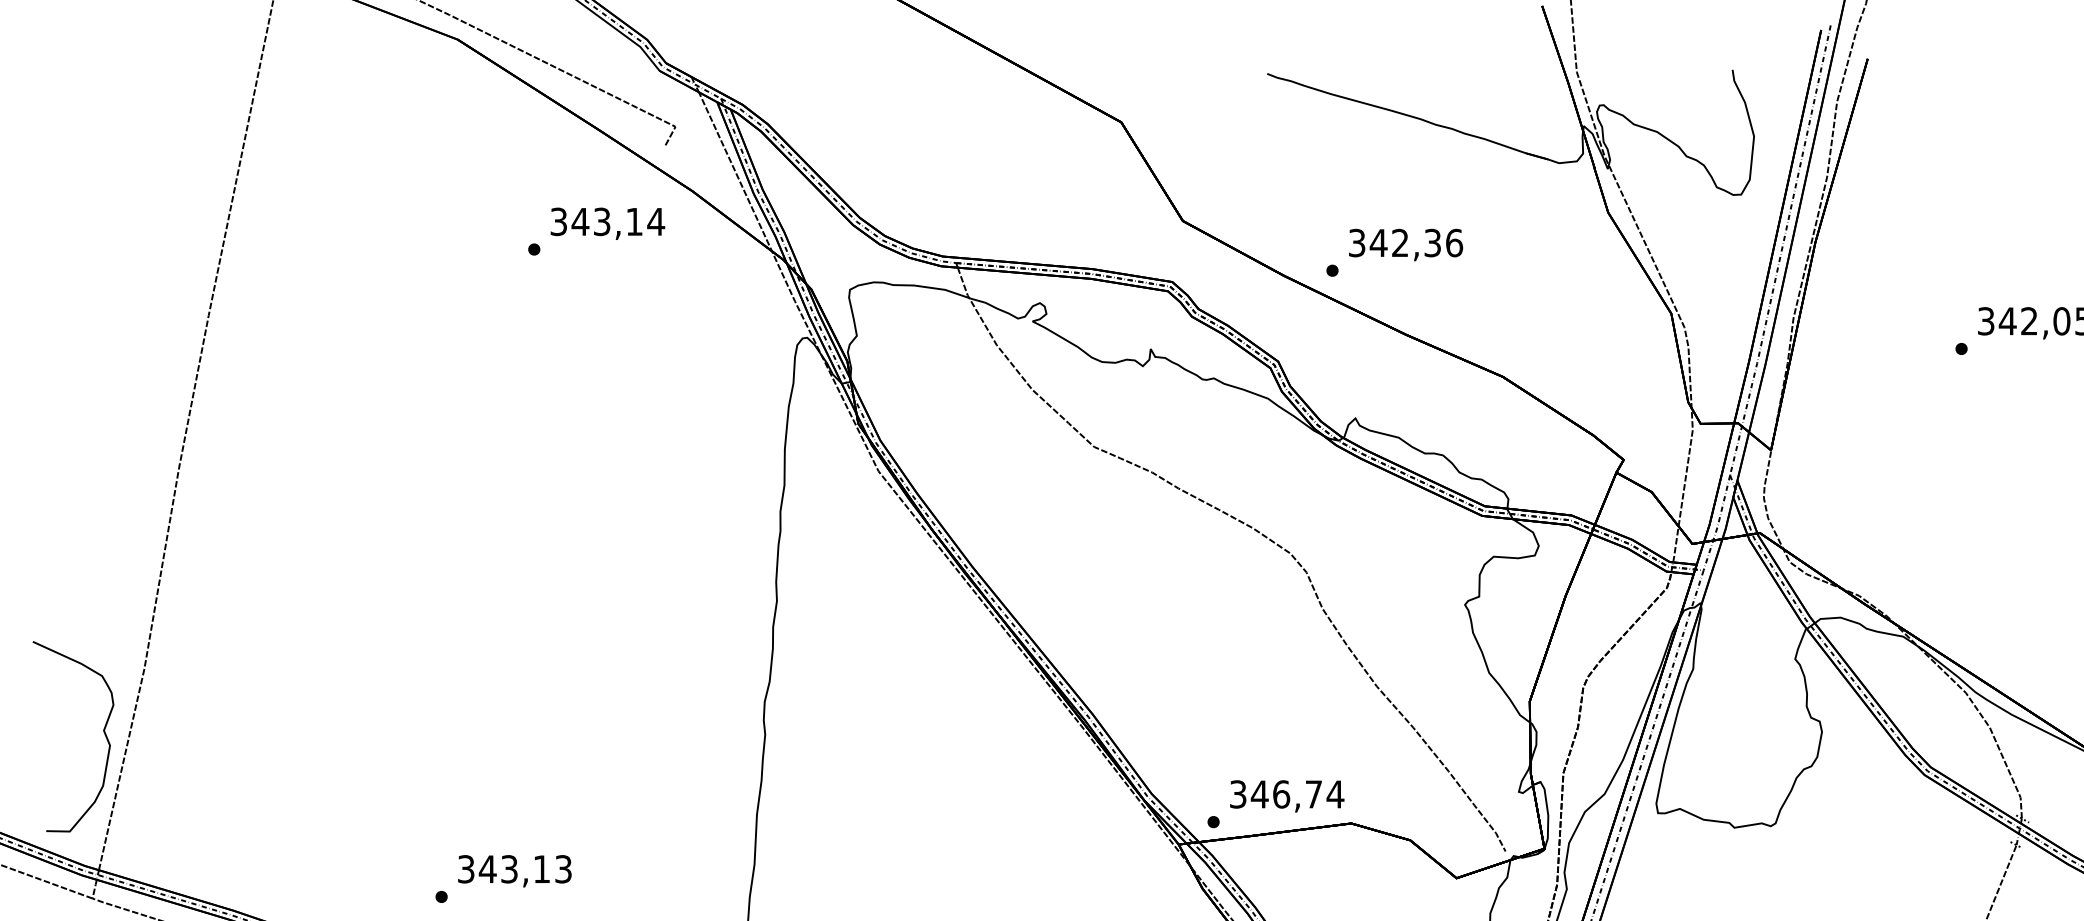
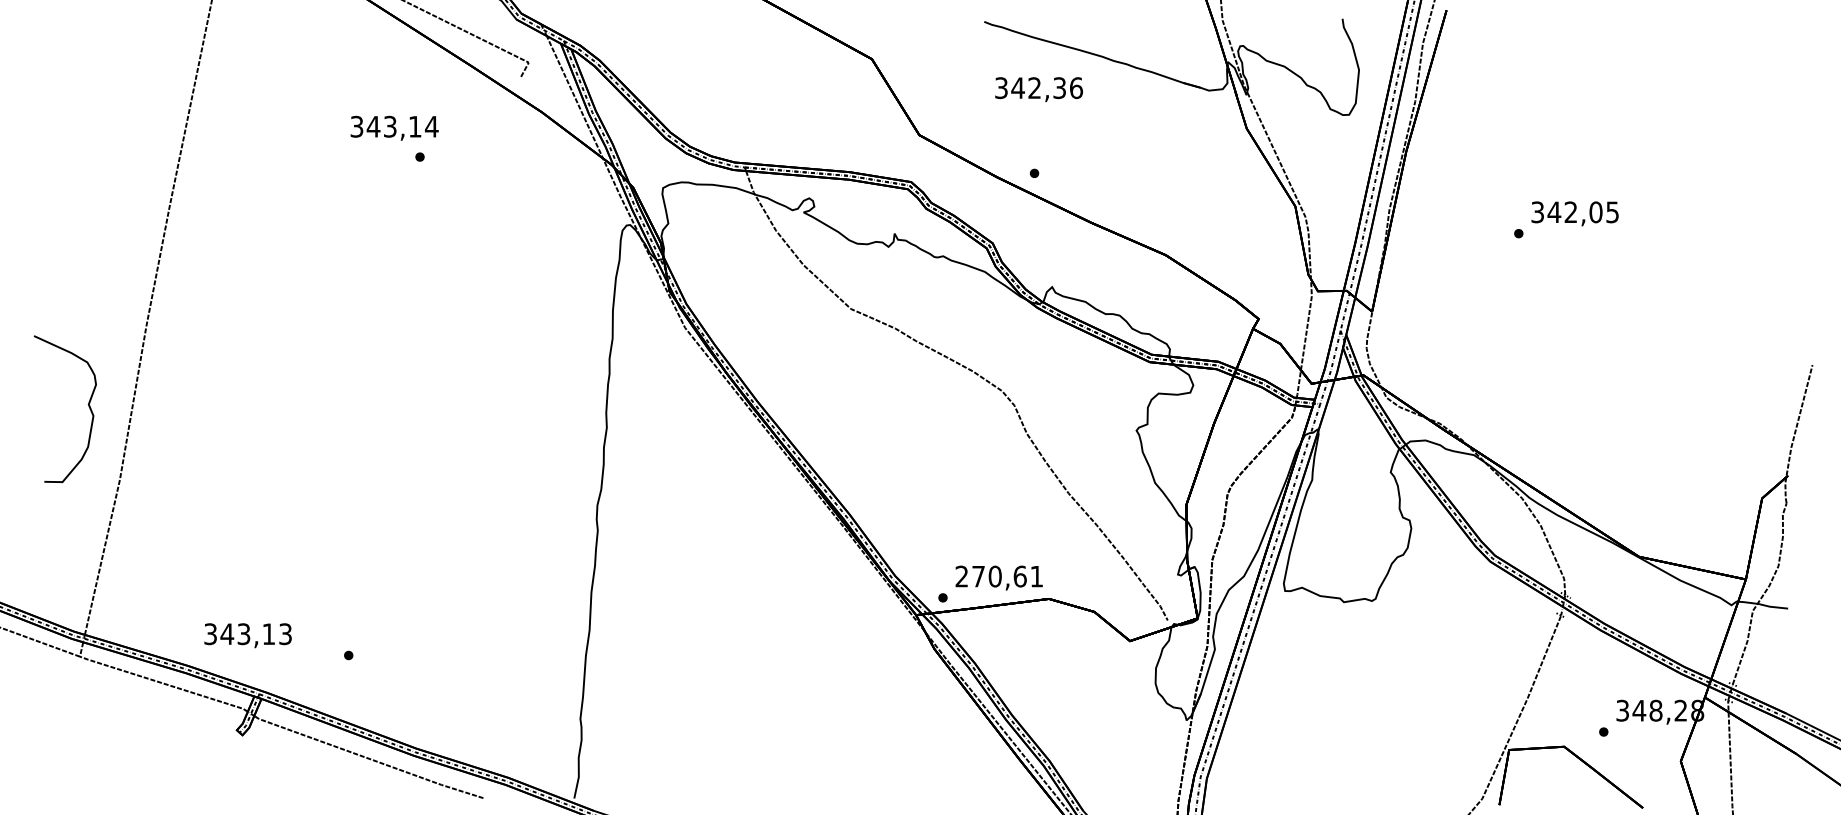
text: (607, 222) -> (394, 127), moved
text: (1405, 244) -> (1038, 89), moved
curve: (102, 730) -> (87, 404), moved
text: (1287, 794) -> (999, 576), 346,74 -> 270,61
text: (514, 870) -> (247, 635), moved

